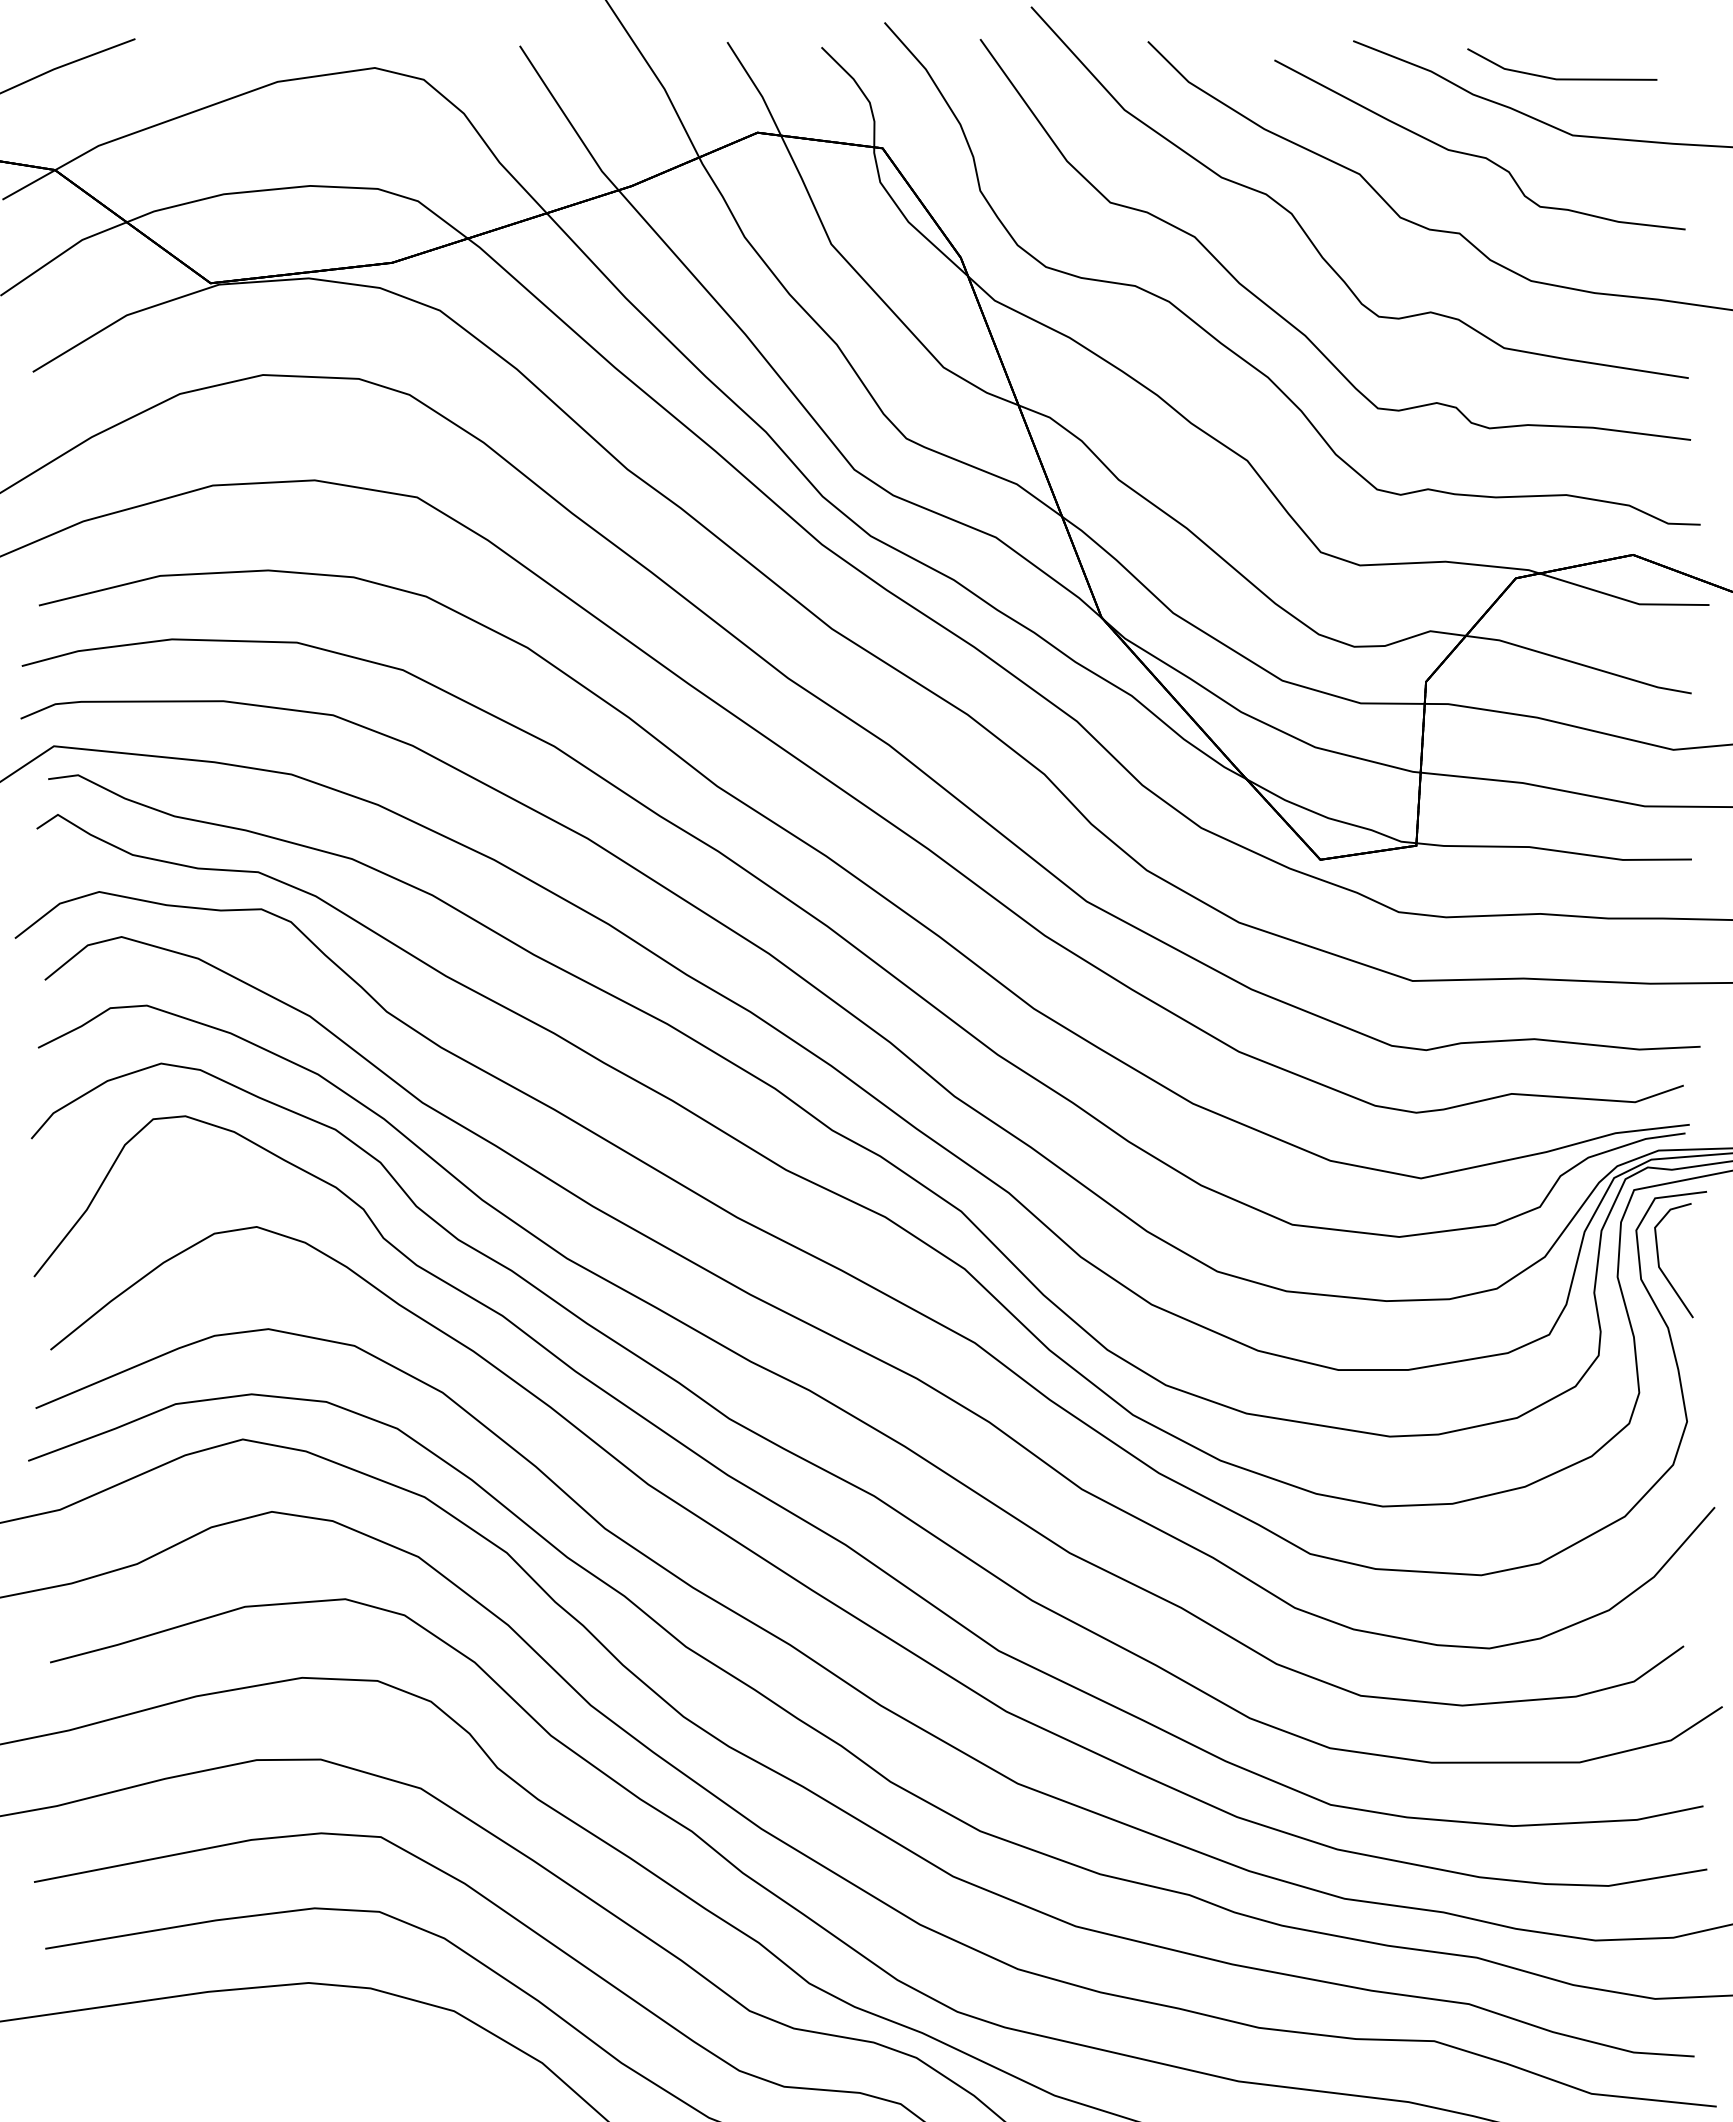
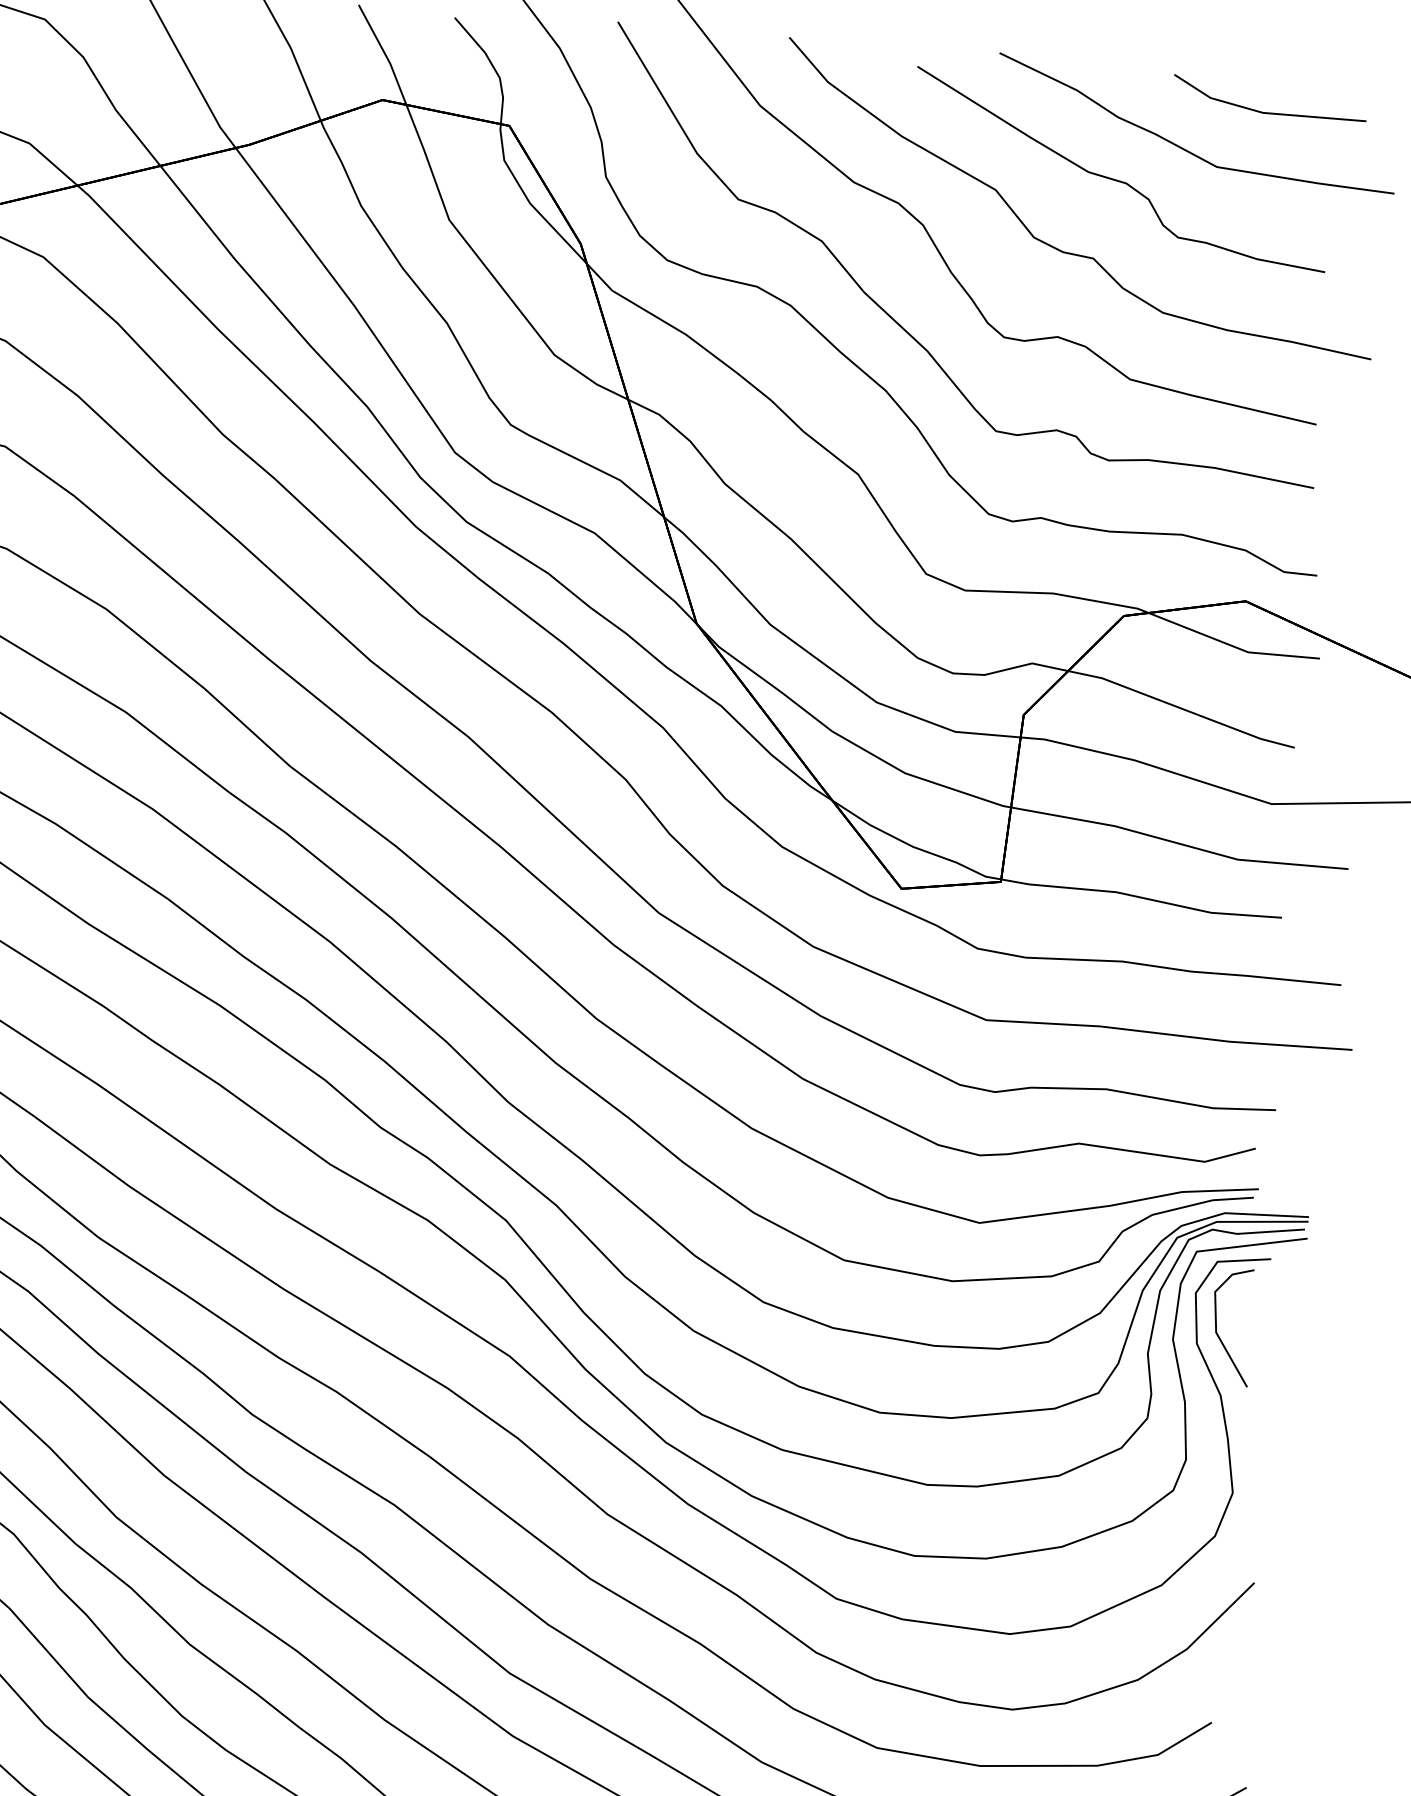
line: (1562, 78) -> (1269, 112), moved

